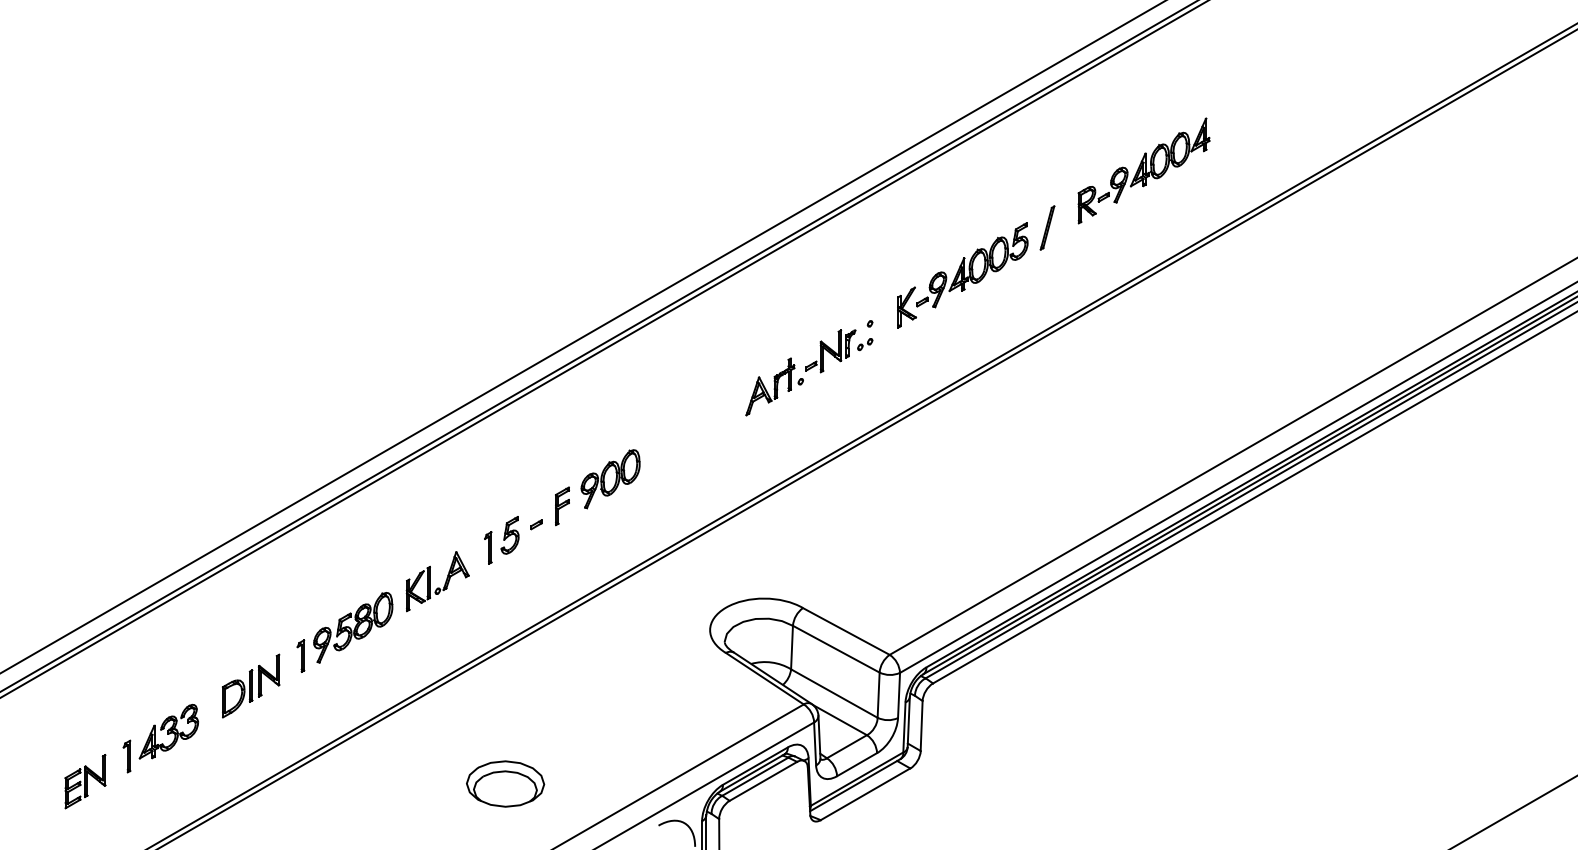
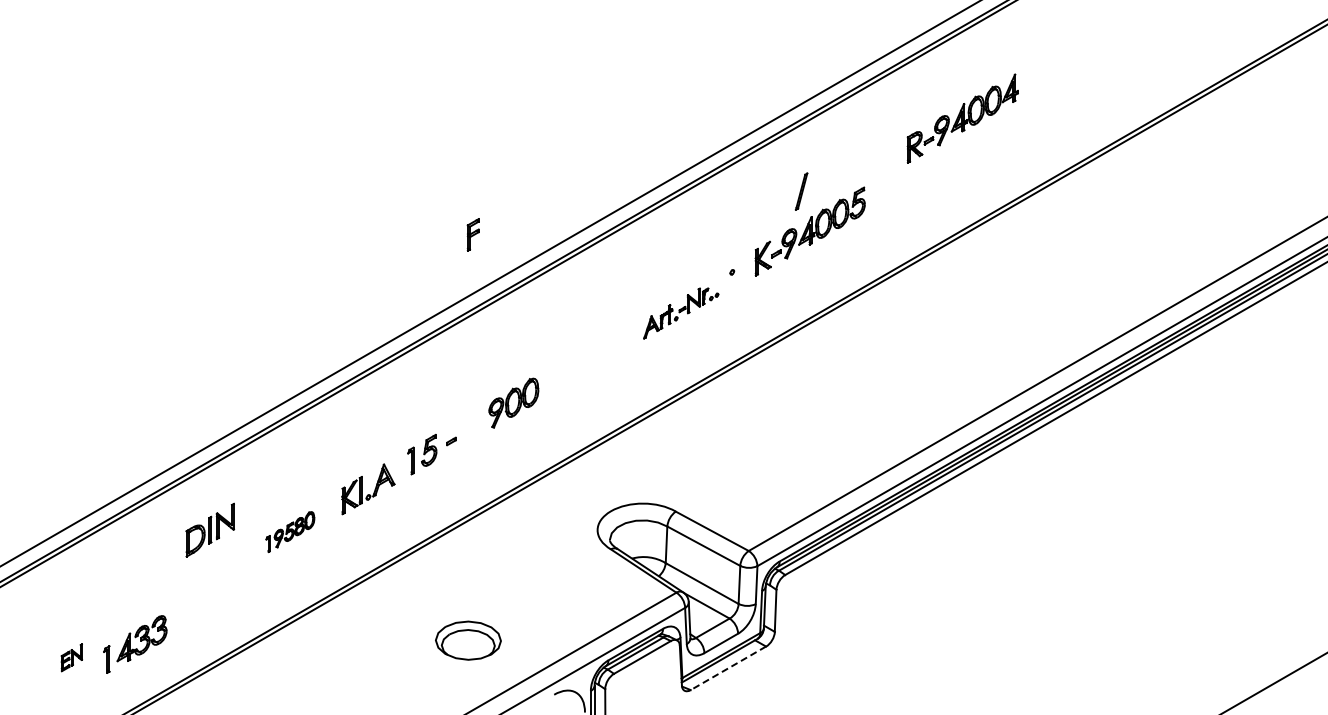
part: (1143, 170) -> (962, 118), moved
part: (1047, 227) -> (801, 191), moved
part: (809, 372) -> (681, 313), size x0.7
part: (561, 505) -> (472, 234), moved
part: (345, 631) -> (290, 531), size x0.6
part: (251, 685) -> (210, 529), moved
part: (161, 738) -> (135, 644), moved
part: (85, 781) -> (71, 657), size x0.6
part: (505, 783) -> (468, 640), moved
line: (865, 794) -> (728, 668), solid -> dashed

